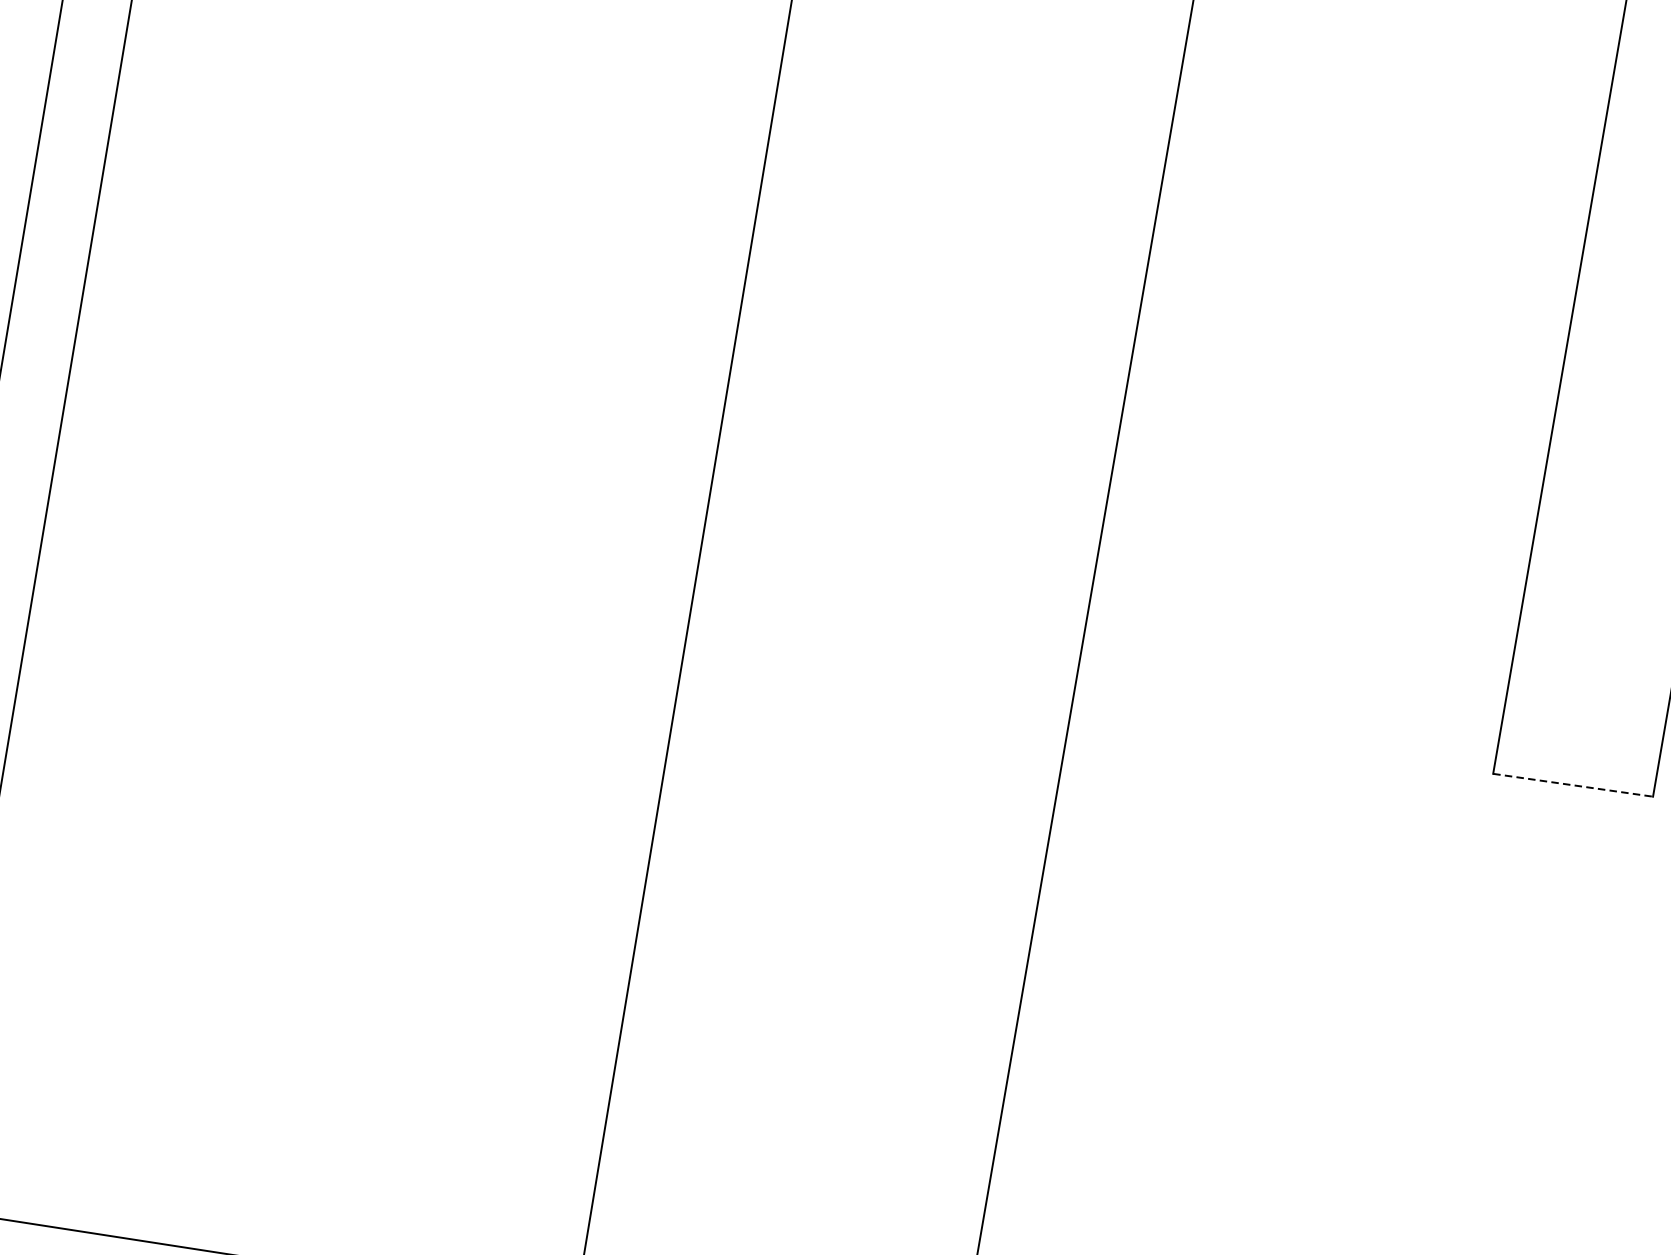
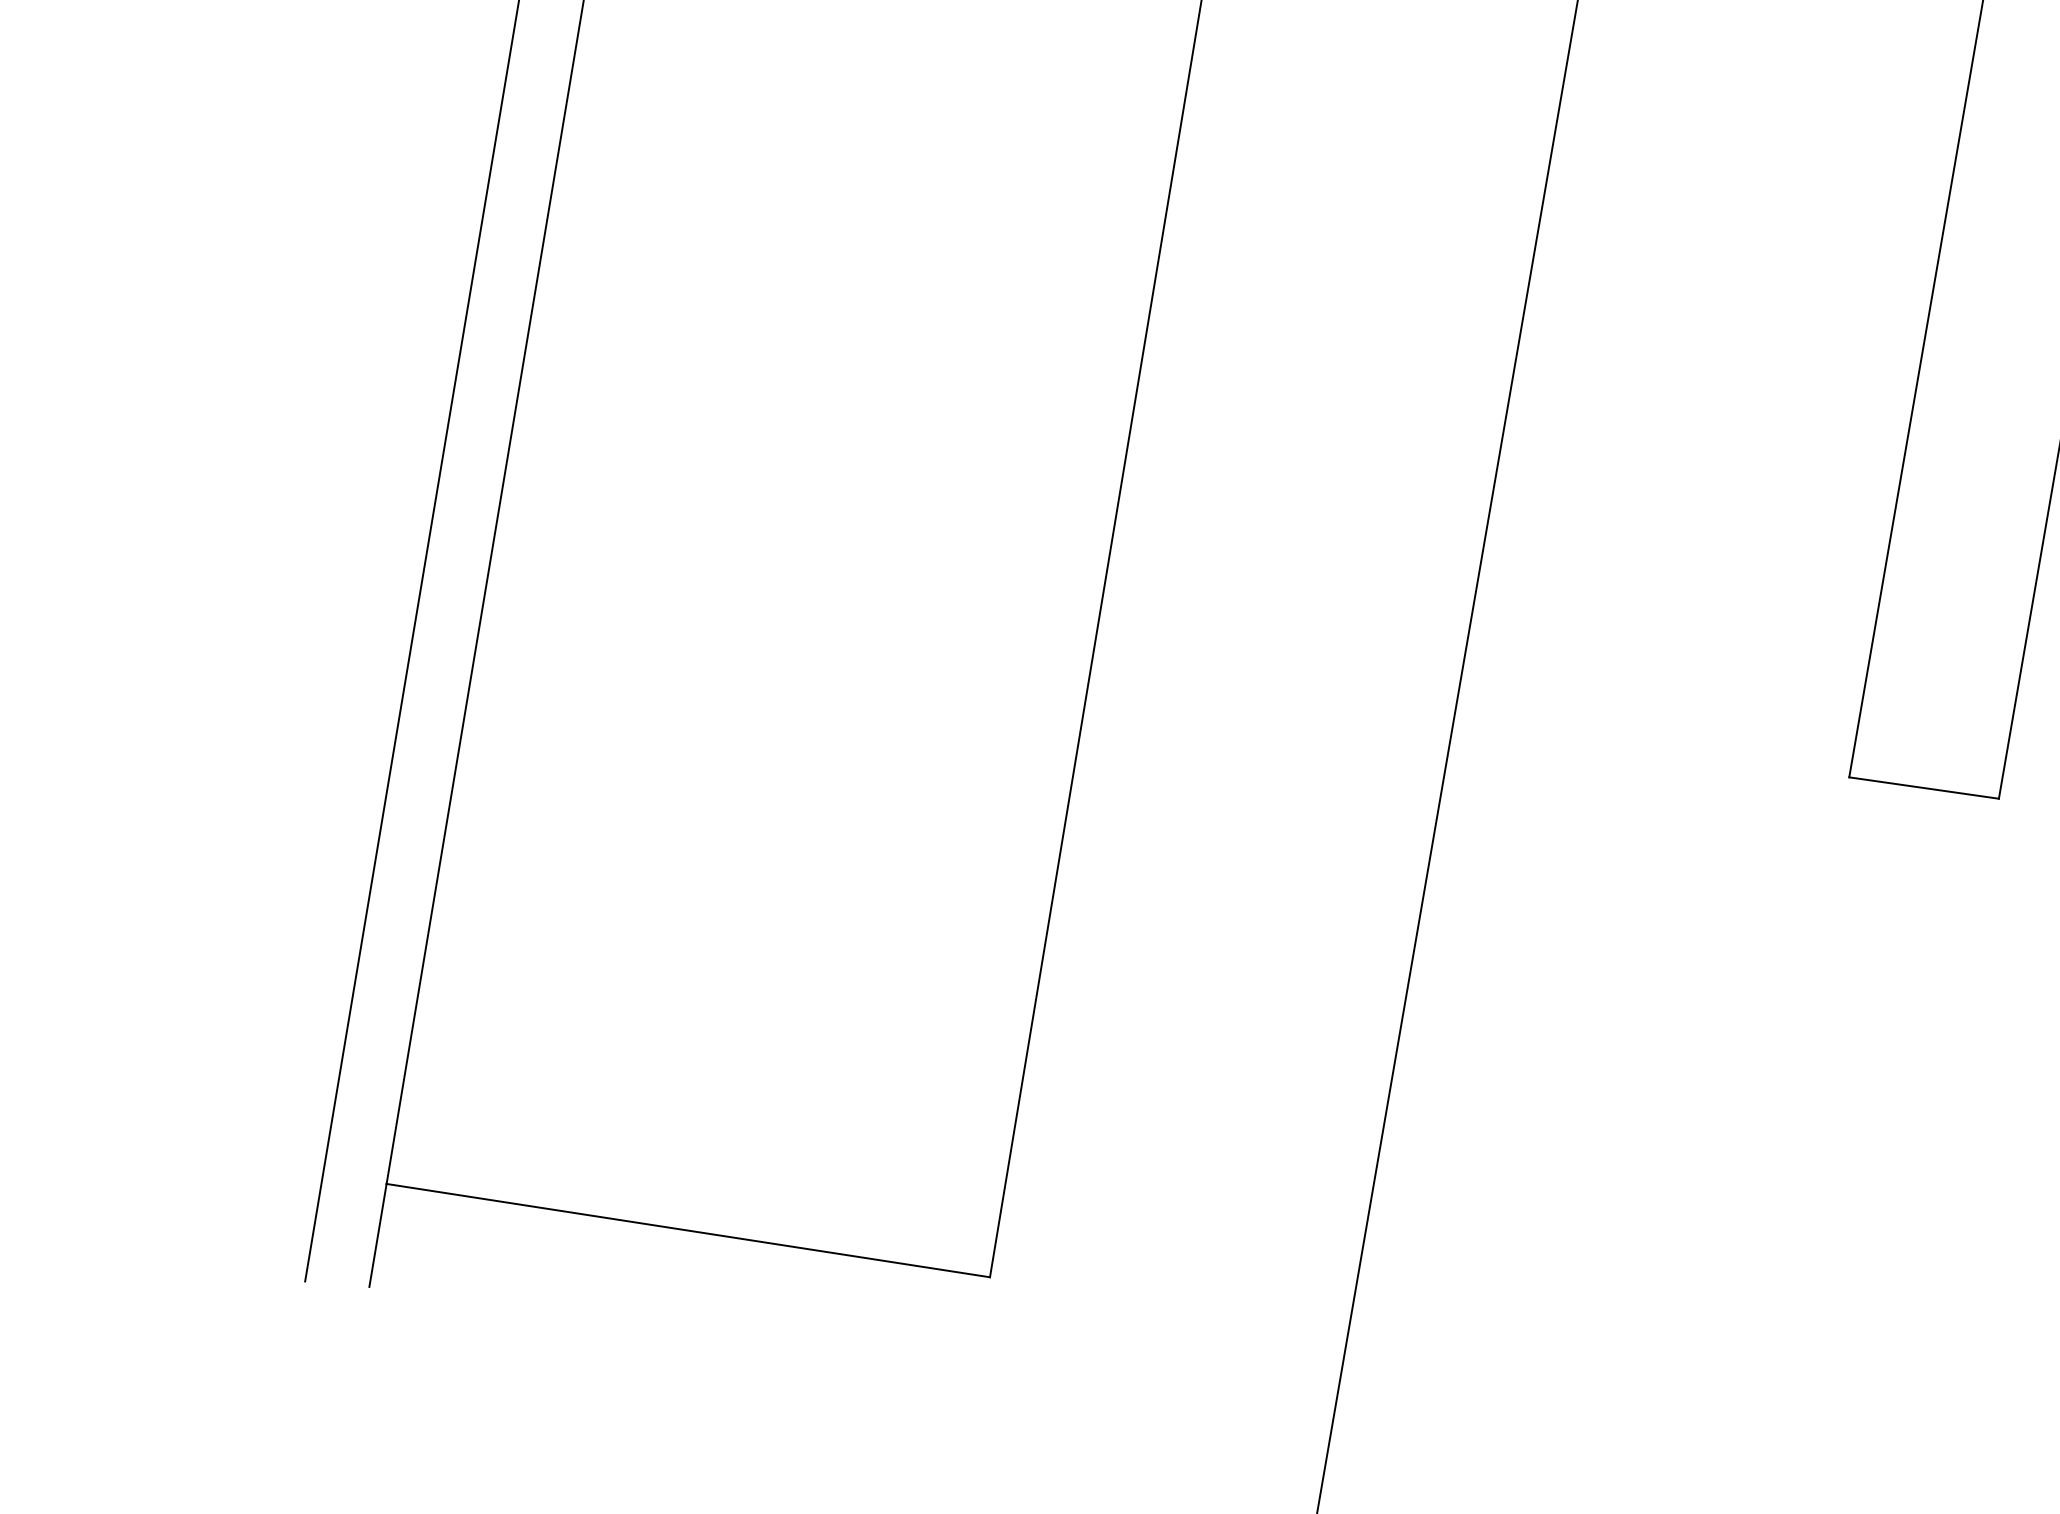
line: (1573, 785) -> (1924, 788), dashed -> solid

